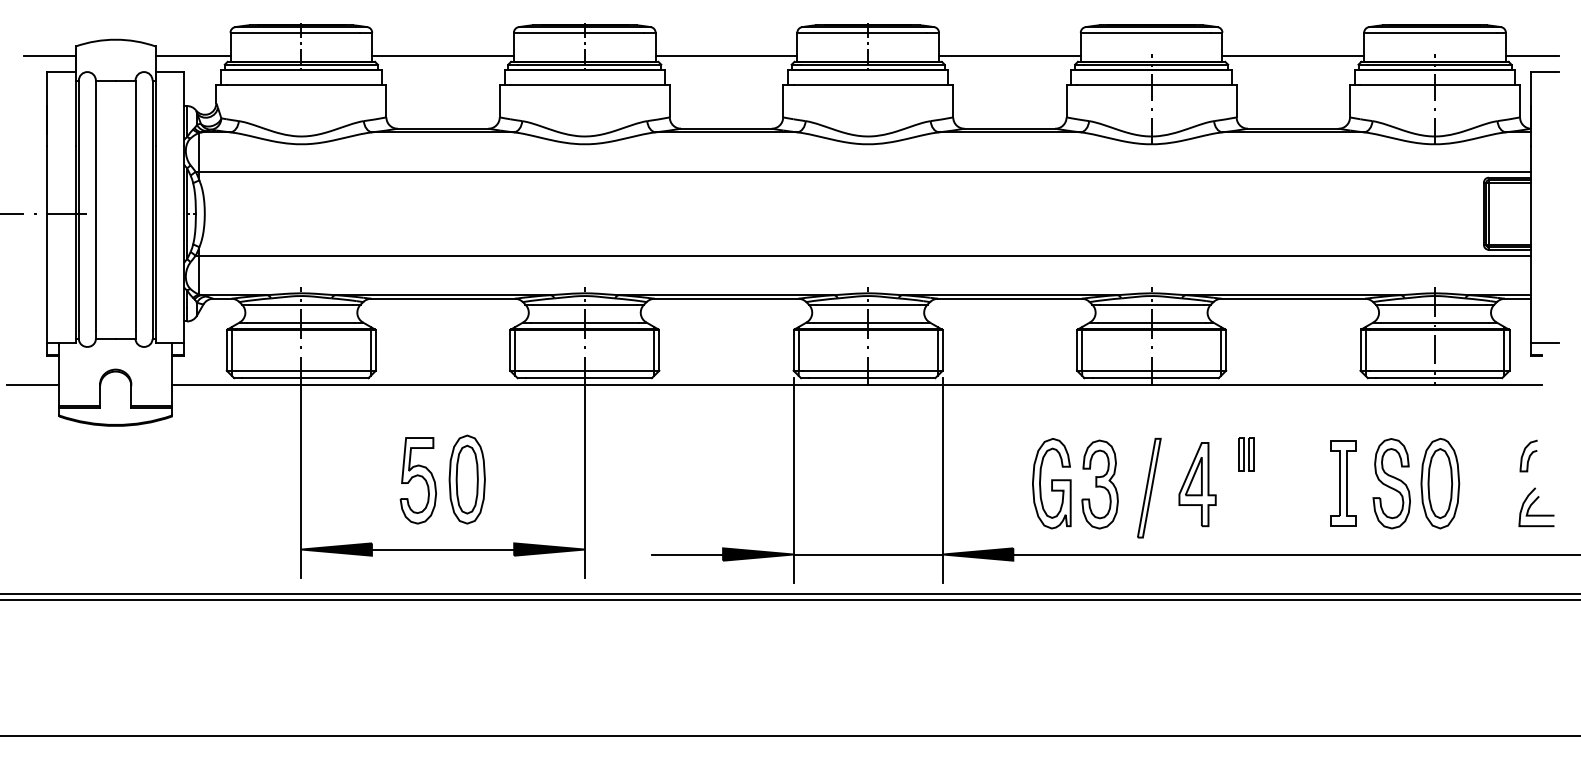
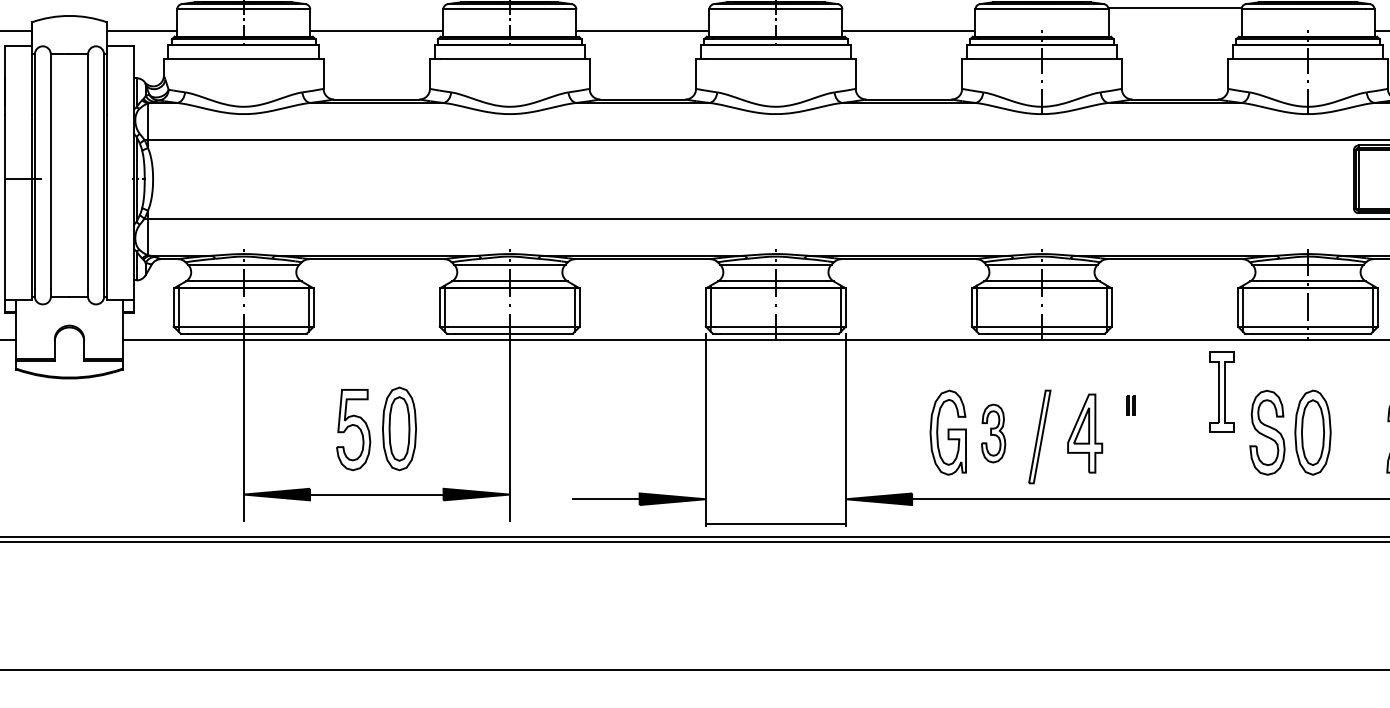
line: (1293, 55) -> (1175, 7), moved
part: (1246, 454) -> (1131, 405), size x0.6
part: (1343, 483) -> (1222, 392), moved
part: (1099, 484) -> (993, 433), size x0.7
line: (867, 554) -> (775, 523), moved

